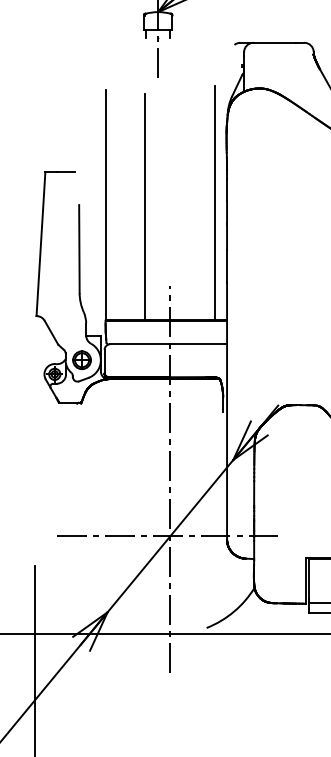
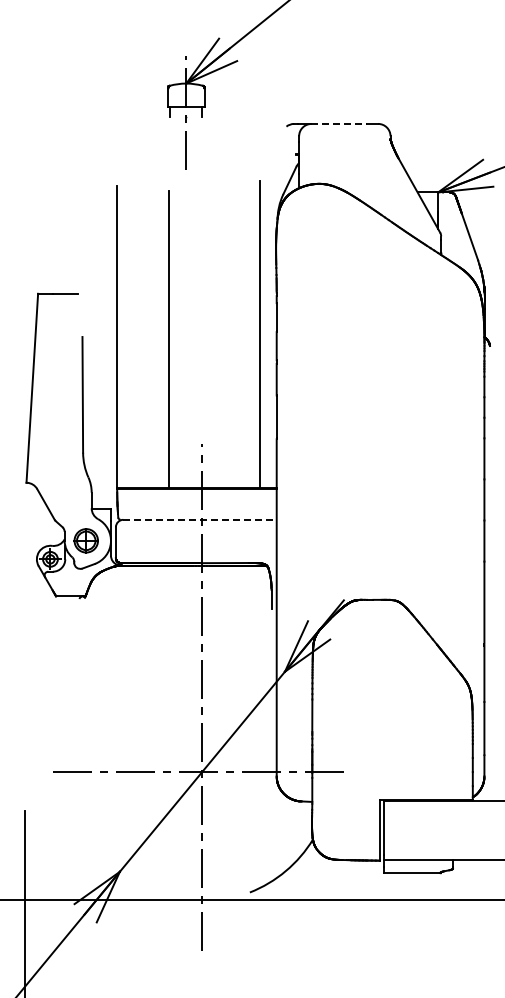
line: (274, 42) -> (339, 123), solid -> dashed
line: (169, 344) -> (200, 519), solid -> dashed

